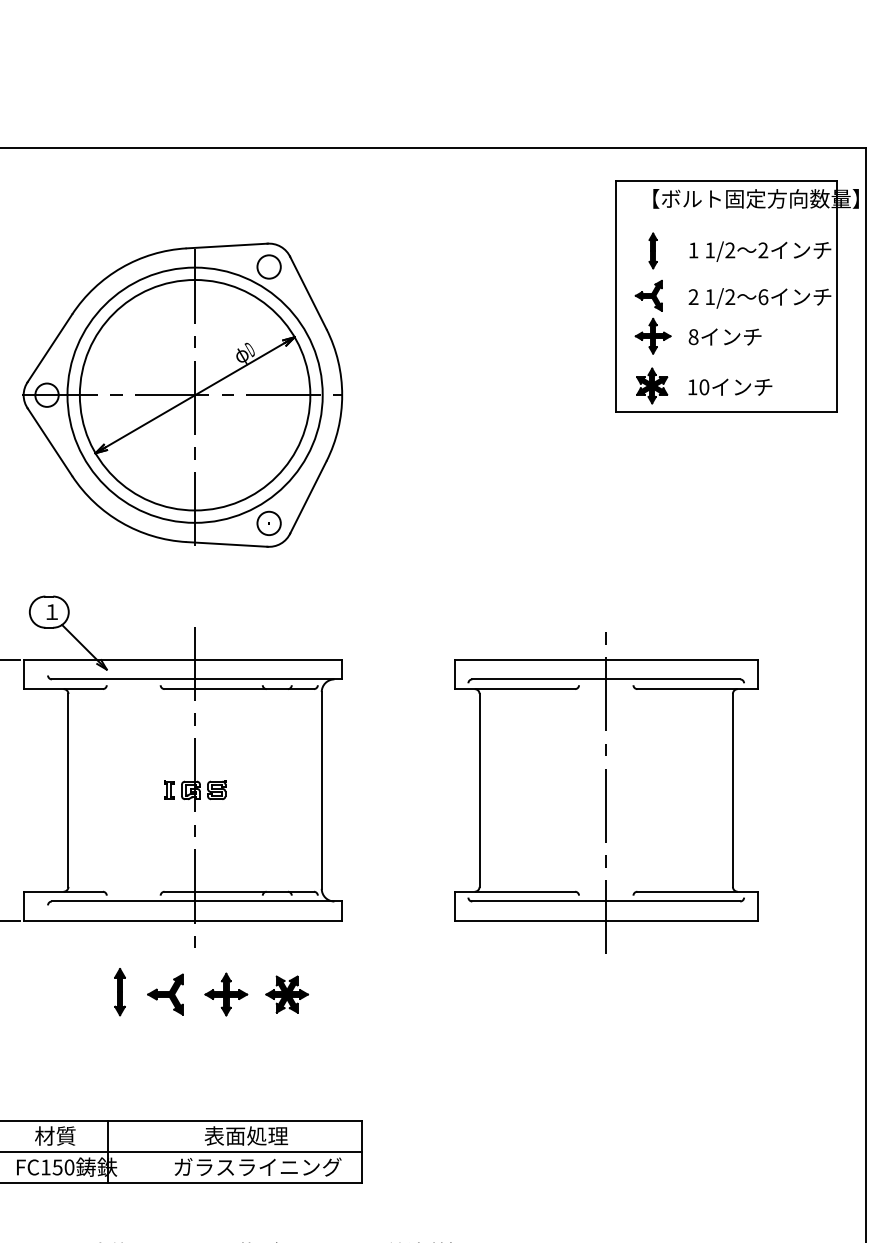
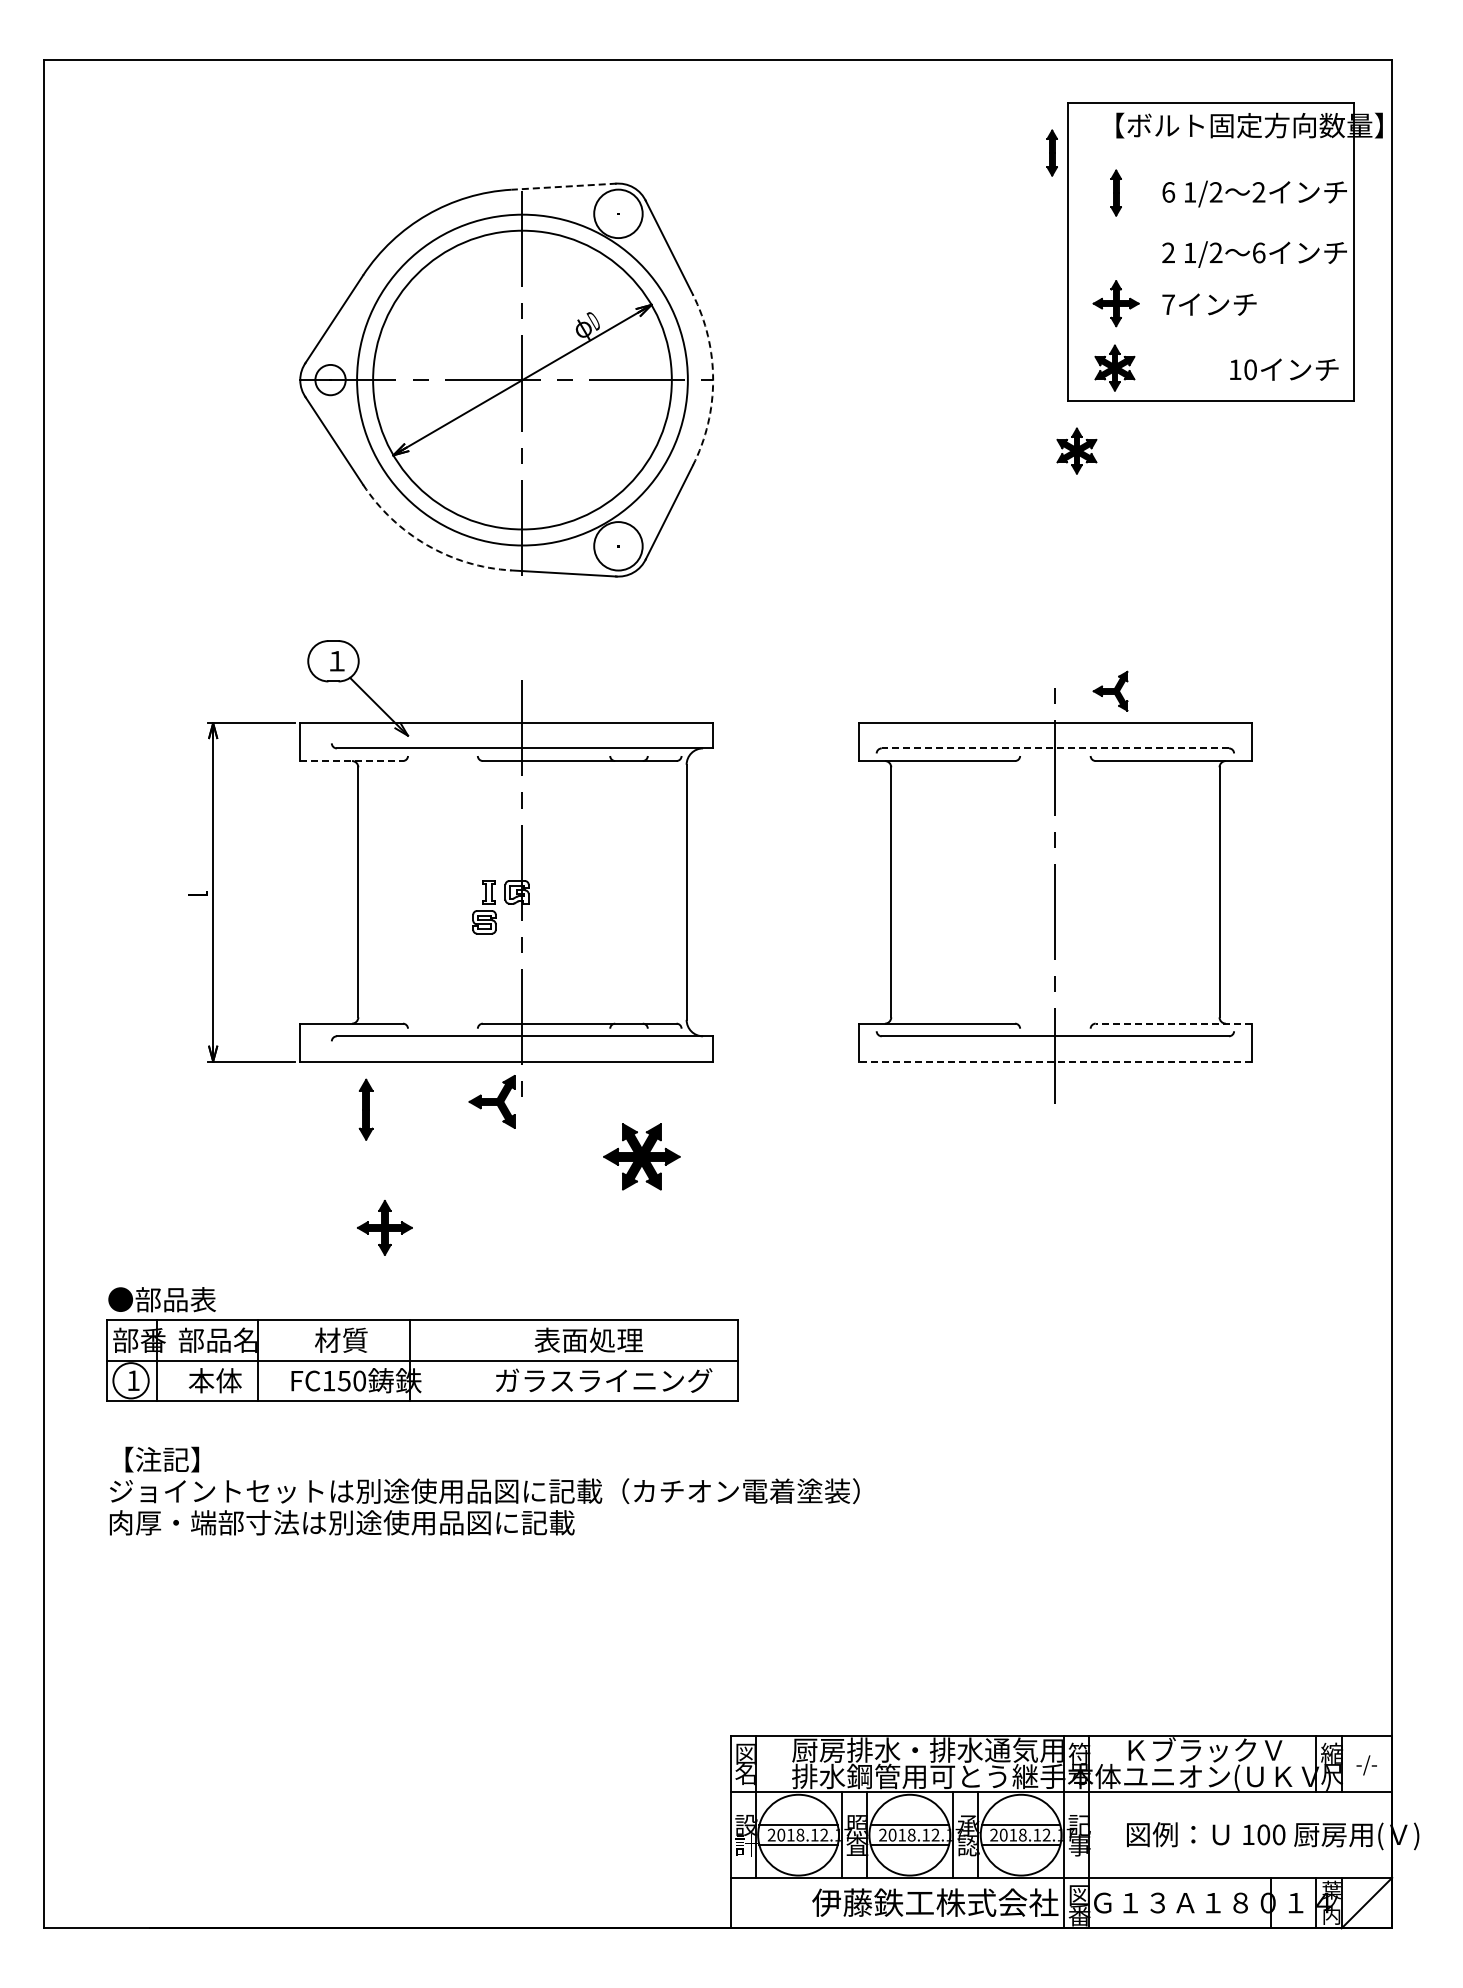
part: (603, 219) -> (1051, 152), added
line: (227, 245) -> (564, 186), solid -> dashed
text: (693, 250) -> (1168, 192), 1 -> 6
circle: (269, 266) -> (618, 213), size x1.6
part: (648, 295) -> (1110, 690), moved
text: (693, 336) -> (1168, 304), 8 -> 7
text: (730, 387) -> (1284, 369), moved
arc: (342, 395) -> (713, 380), solid -> dashed
part: (622, 449) -> (1076, 450), added
arc: (121, 522) -> (427, 545), solid -> dashed
circle: (269, 523) -> (618, 546), size x1.6
line: (606, 679) -> (1055, 748), solid -> dashed
line: (63, 689) -> (352, 761), solid -> dashed
part: (216, 790) -> (484, 922), moved
line: (697, 891) -> (1173, 1023), solid -> dashed
line: (606, 920) -> (1055, 1061), solid -> dashed
part: (119, 991) -> (365, 1109), moved
part: (165, 994) -> (491, 1101), moved
part: (225, 994) -> (384, 1227), moved
part: (286, 994) -> (641, 1156), size x1.4

